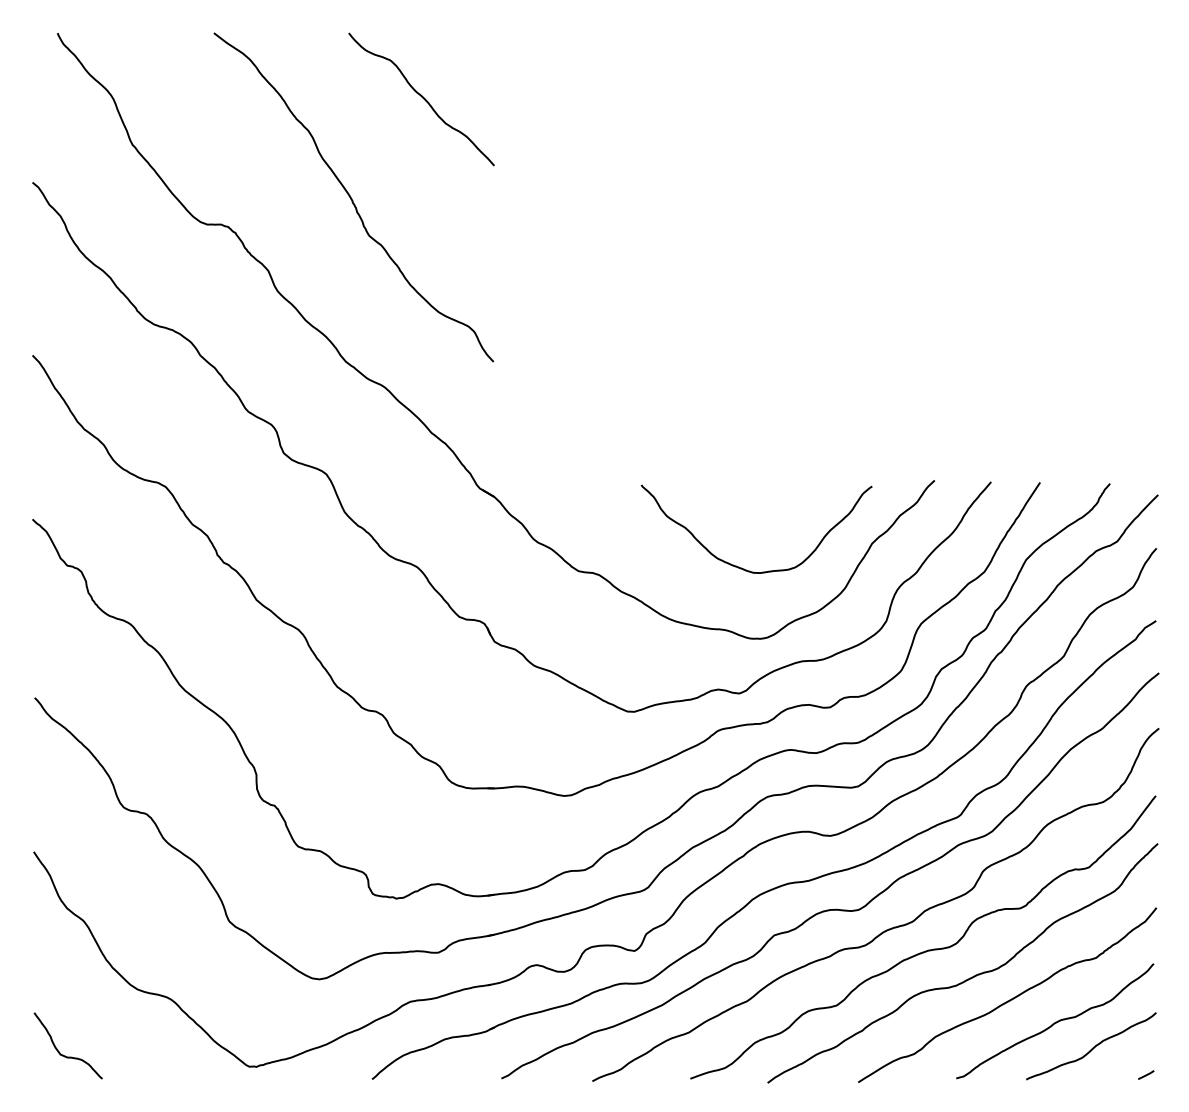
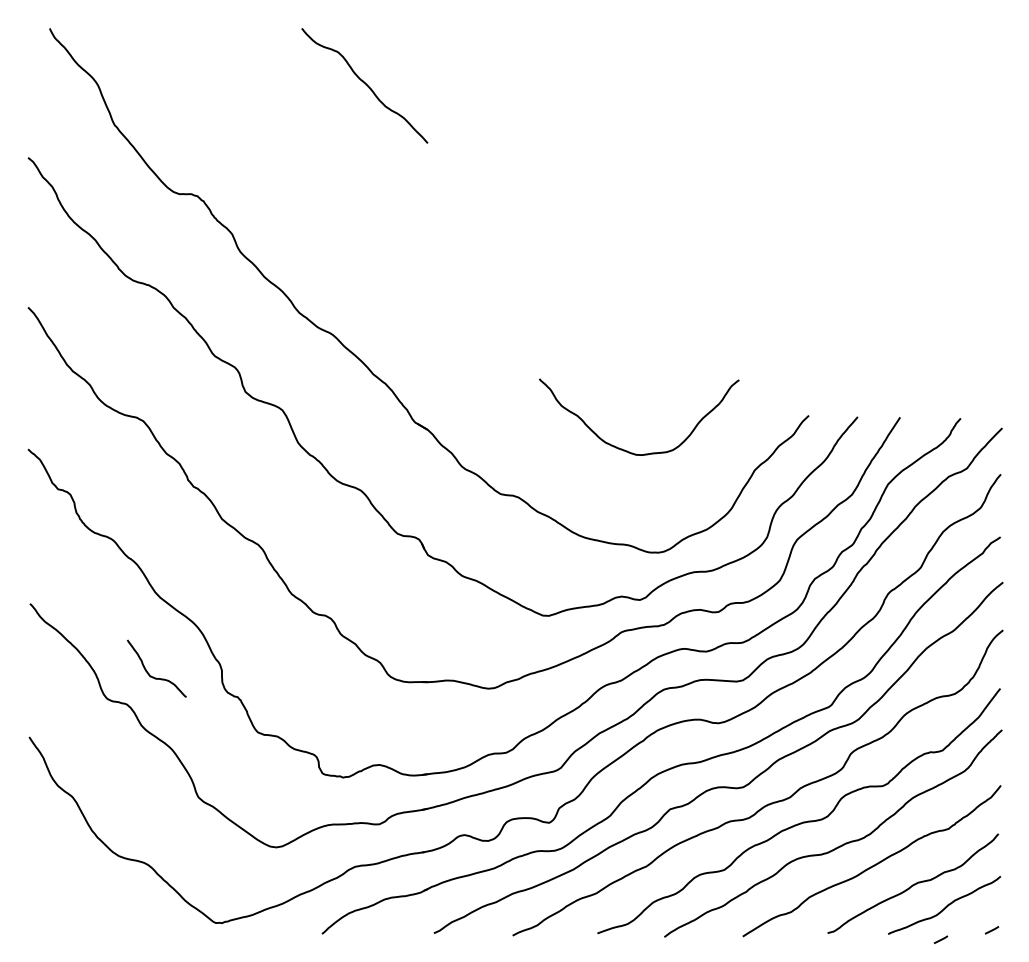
curve: (352, 198) -> (305, 171), removed
curve: (739, 566) -> (624, 449), moved
curve: (63, 1054) -> (152, 676), moved
line: (1087, 1085) -> (941, 939), added

